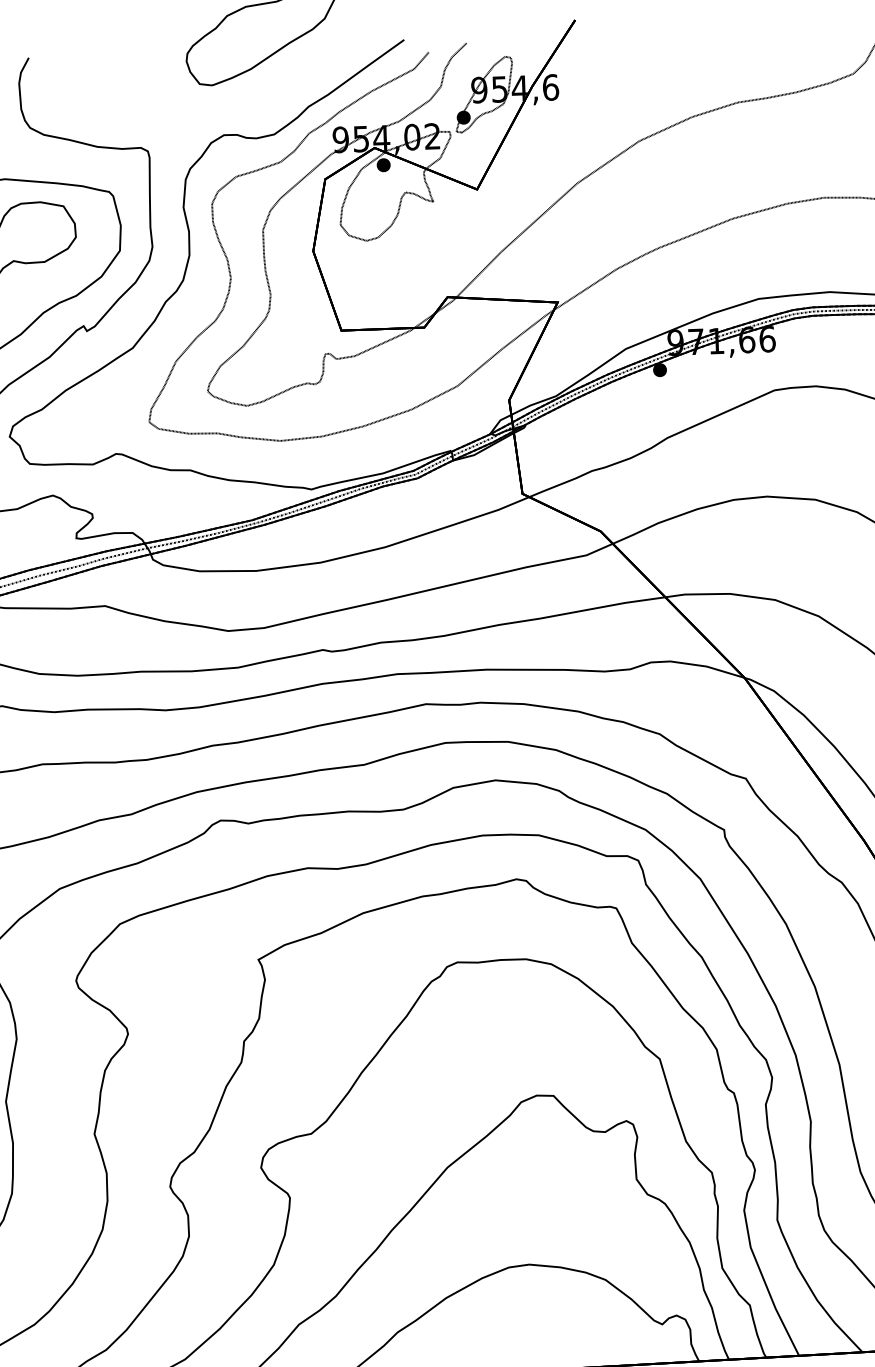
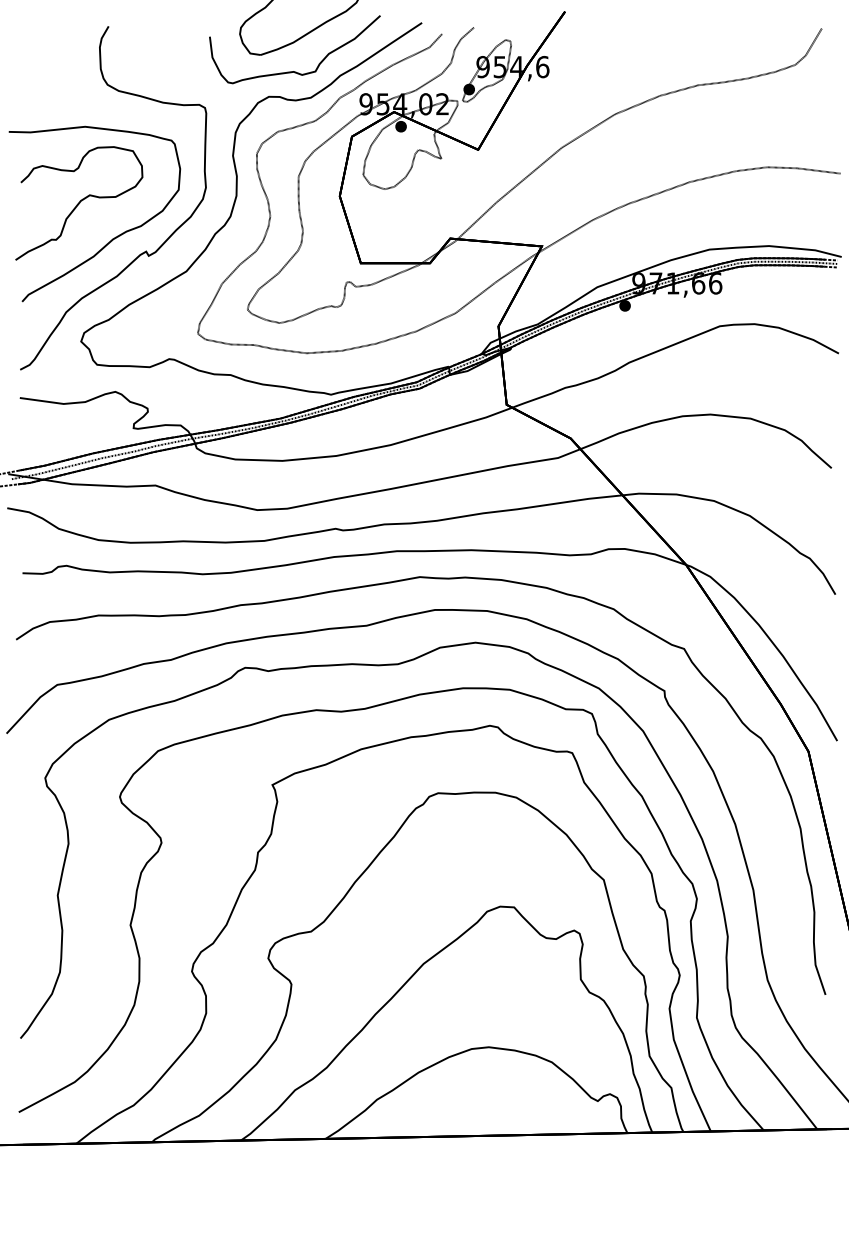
curve: (253, 103) -> (294, 71), added

